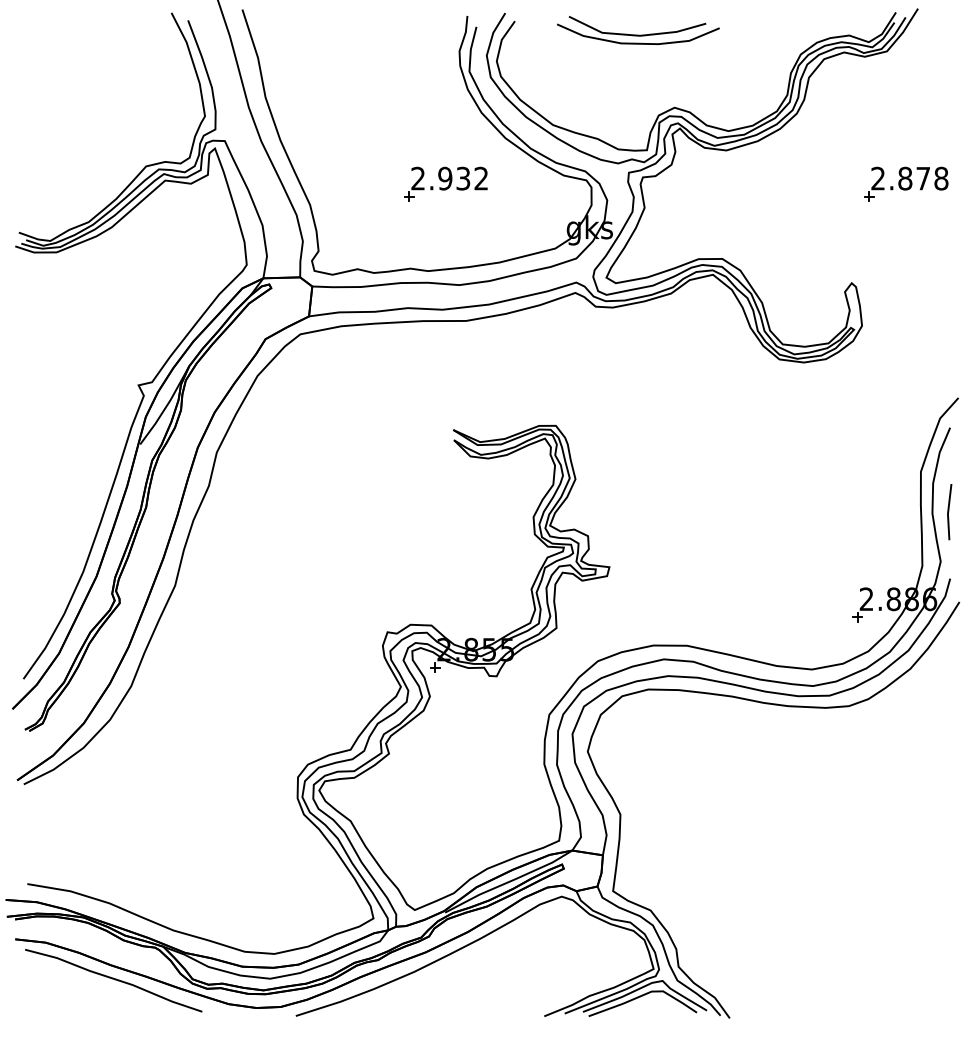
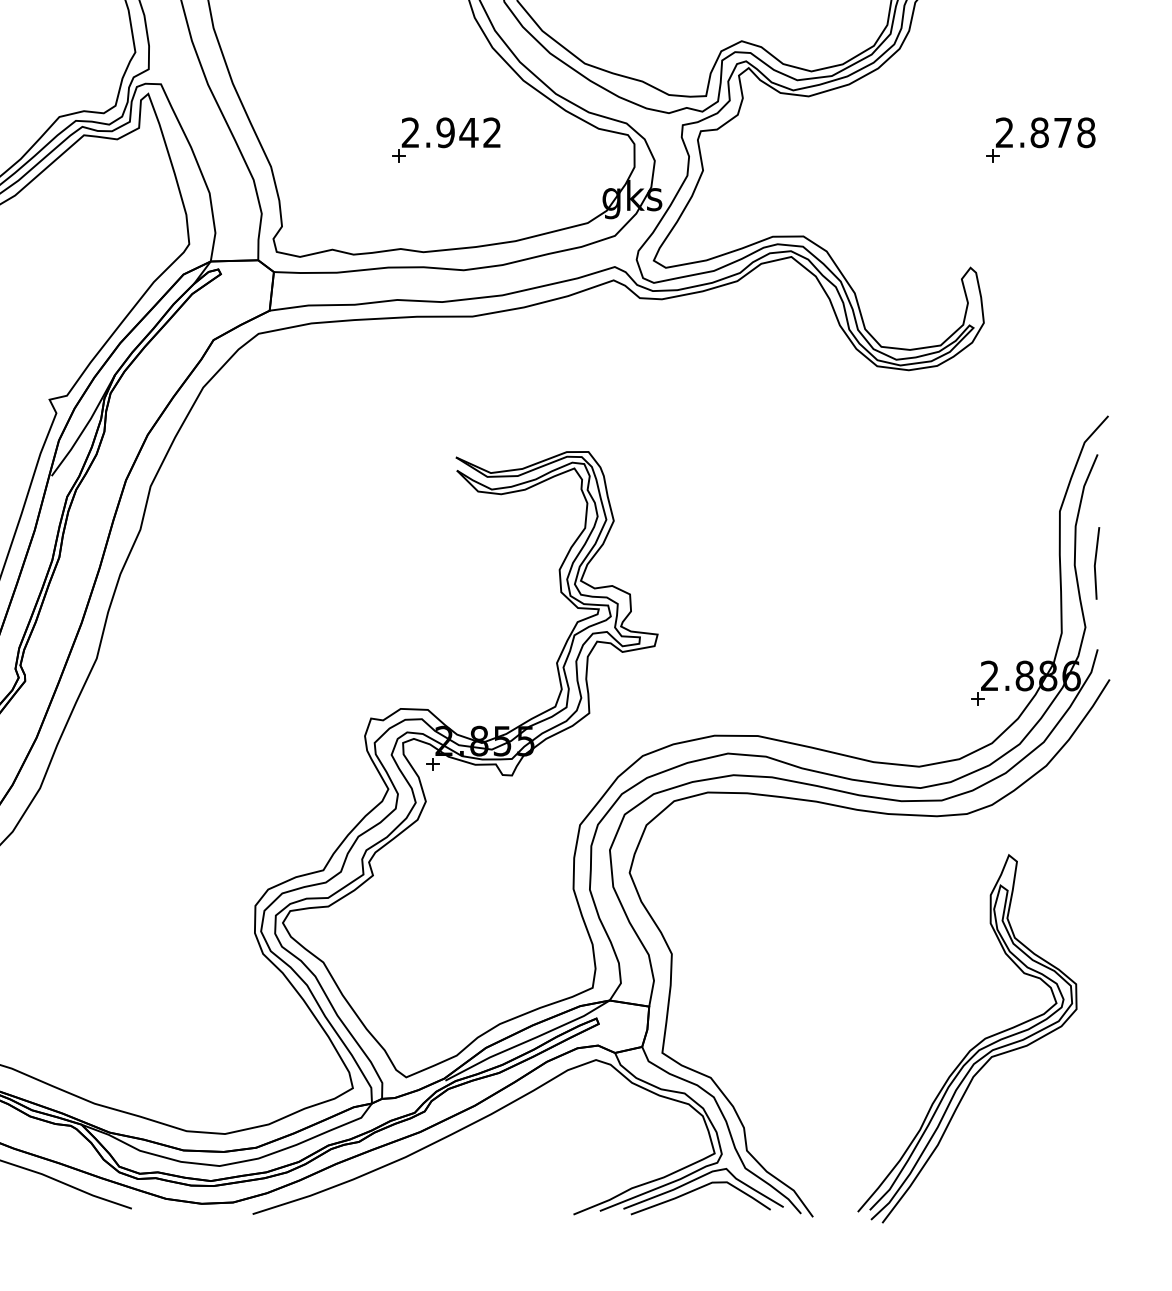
text: (462, 178) -> (467, 132), 2.932 -> 2.942
part: (854, 885) -> (974, 1045), added

